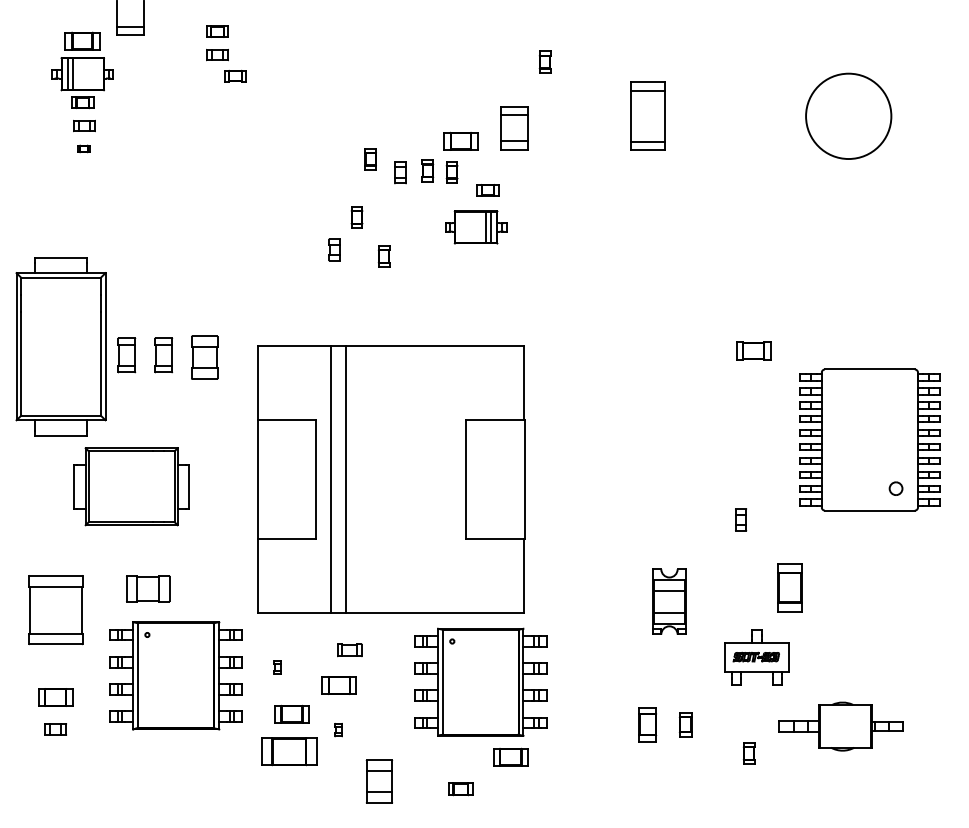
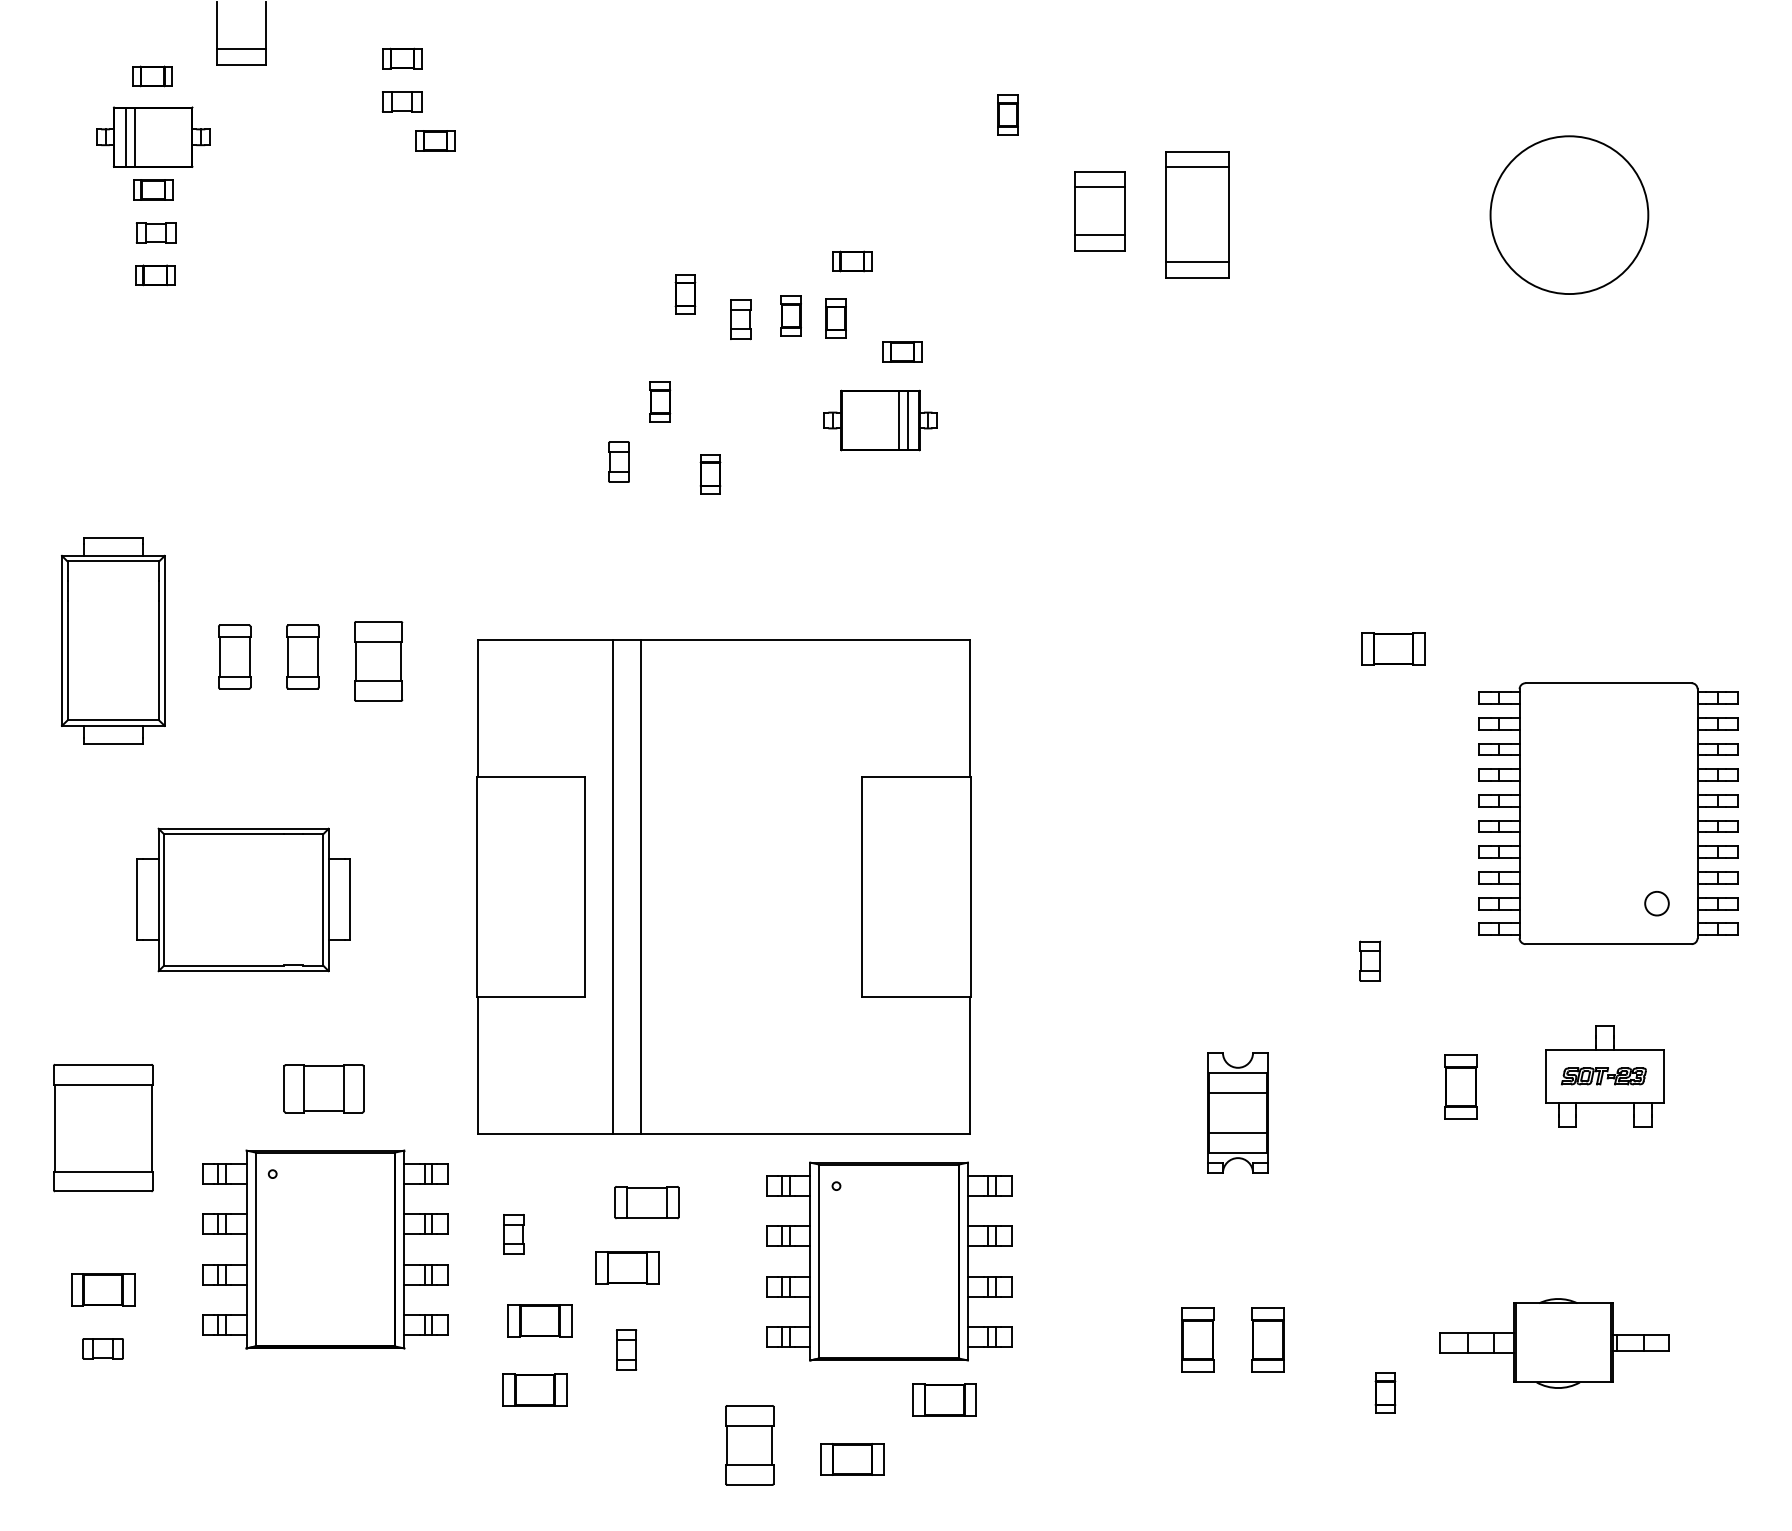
part: (82, 41) -> (152, 76), size x0.62
part: (514, 128) -> (1099, 211), moved
part: (460, 141) -> (851, 261), size x0.62
part: (83, 148) -> (154, 274), size x1.67
part: (61, 346) -> (113, 640), size x0.62
part: (789, 587) -> (1459, 1086), size x0.71
part: (148, 588) -> (324, 1088), moved
part: (349, 650) -> (646, 1202), size x1.43
part: (756, 657) -> (1604, 1077), moved
part: (277, 667) -> (513, 1234), size x1.67
part: (685, 724) -> (1267, 1339), size x1.43
part: (338, 729) -> (626, 1348), size x1.67
part: (288, 751) -> (533, 1389), size x0.62
part: (379, 781) -> (749, 1445), moved
part: (460, 788) -> (851, 1457), size x1.43

